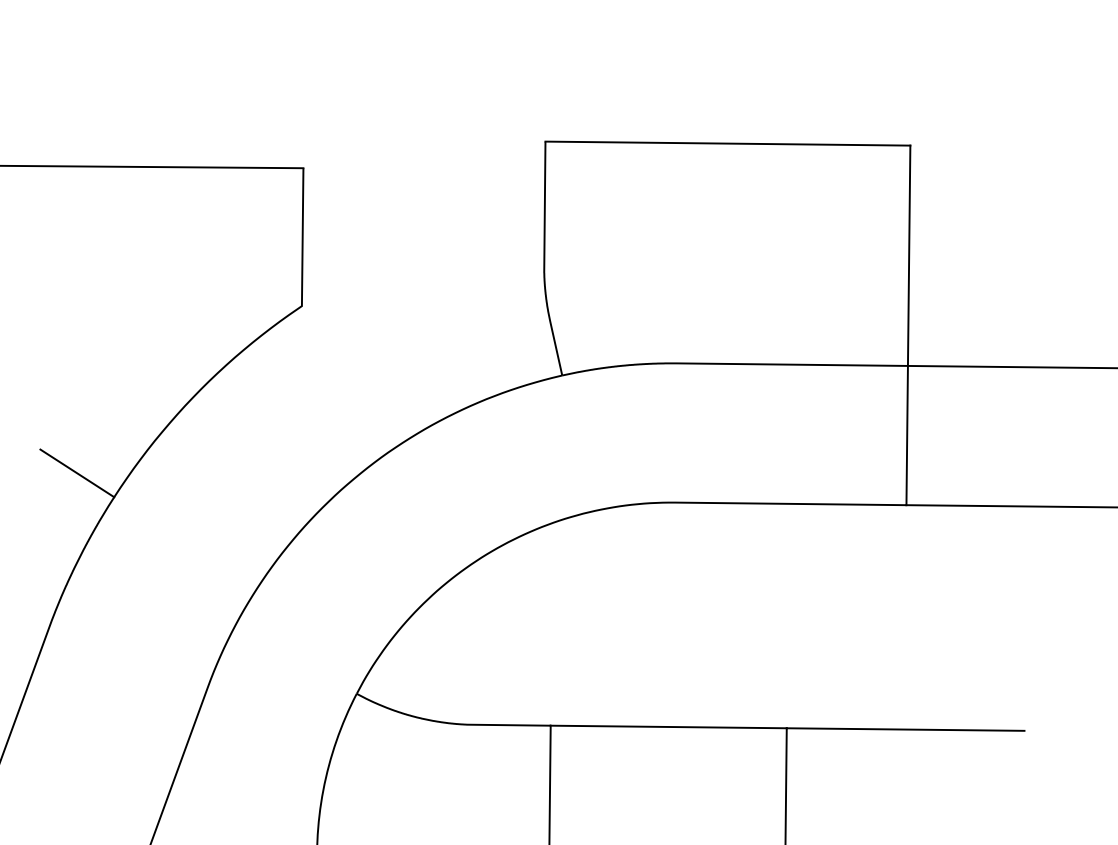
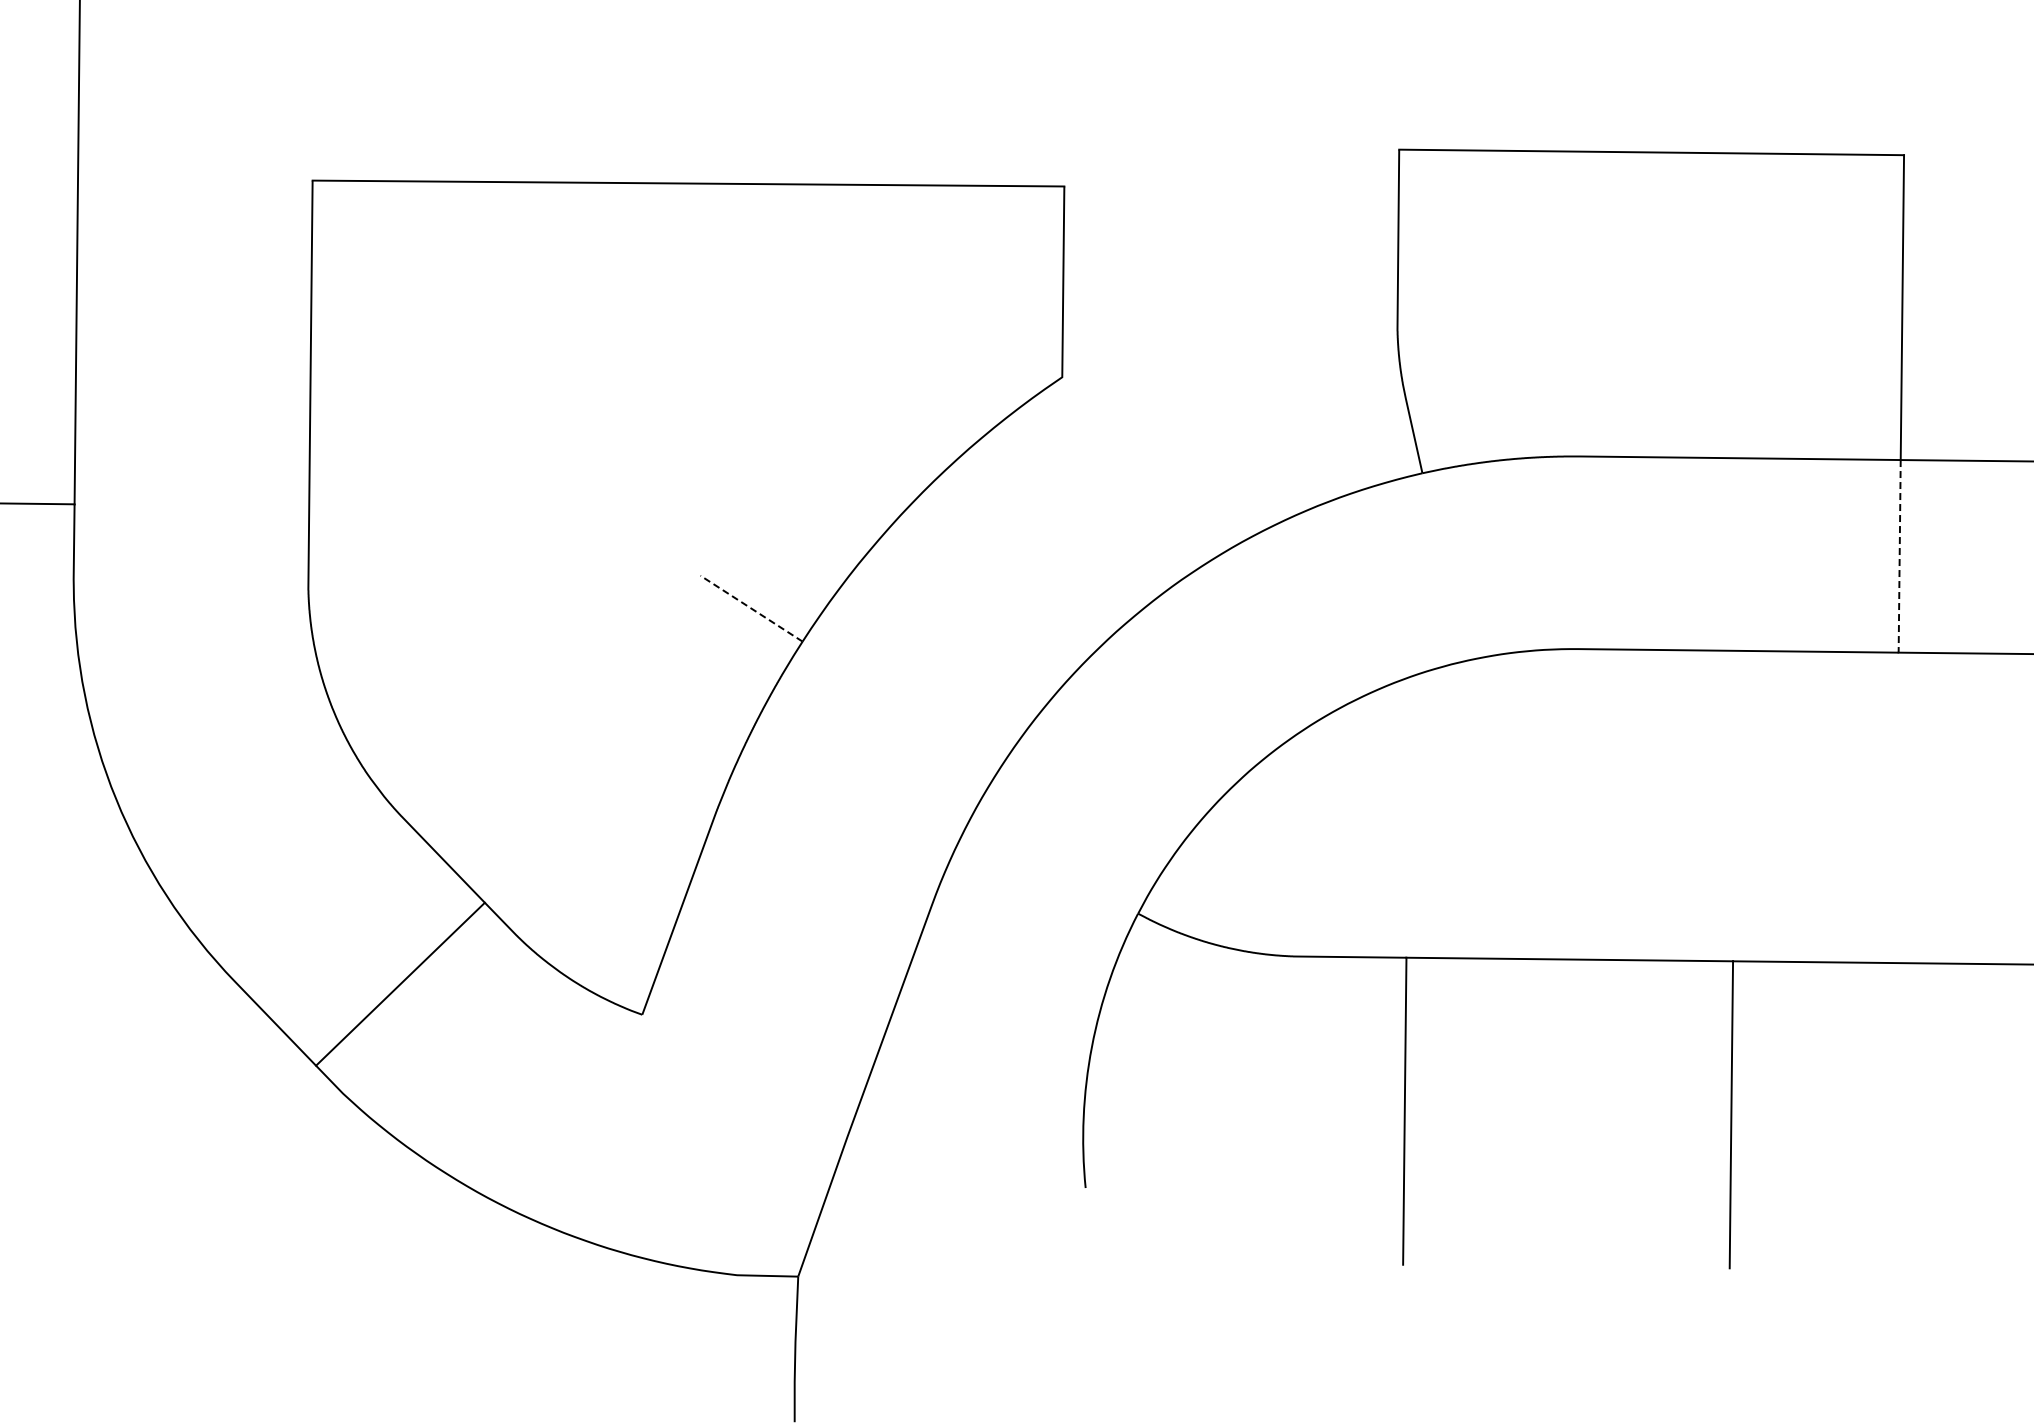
line: (907, 435) -> (1899, 556), solid -> dashed
line: (77, 473) -> (751, 608), solid -> dashed

